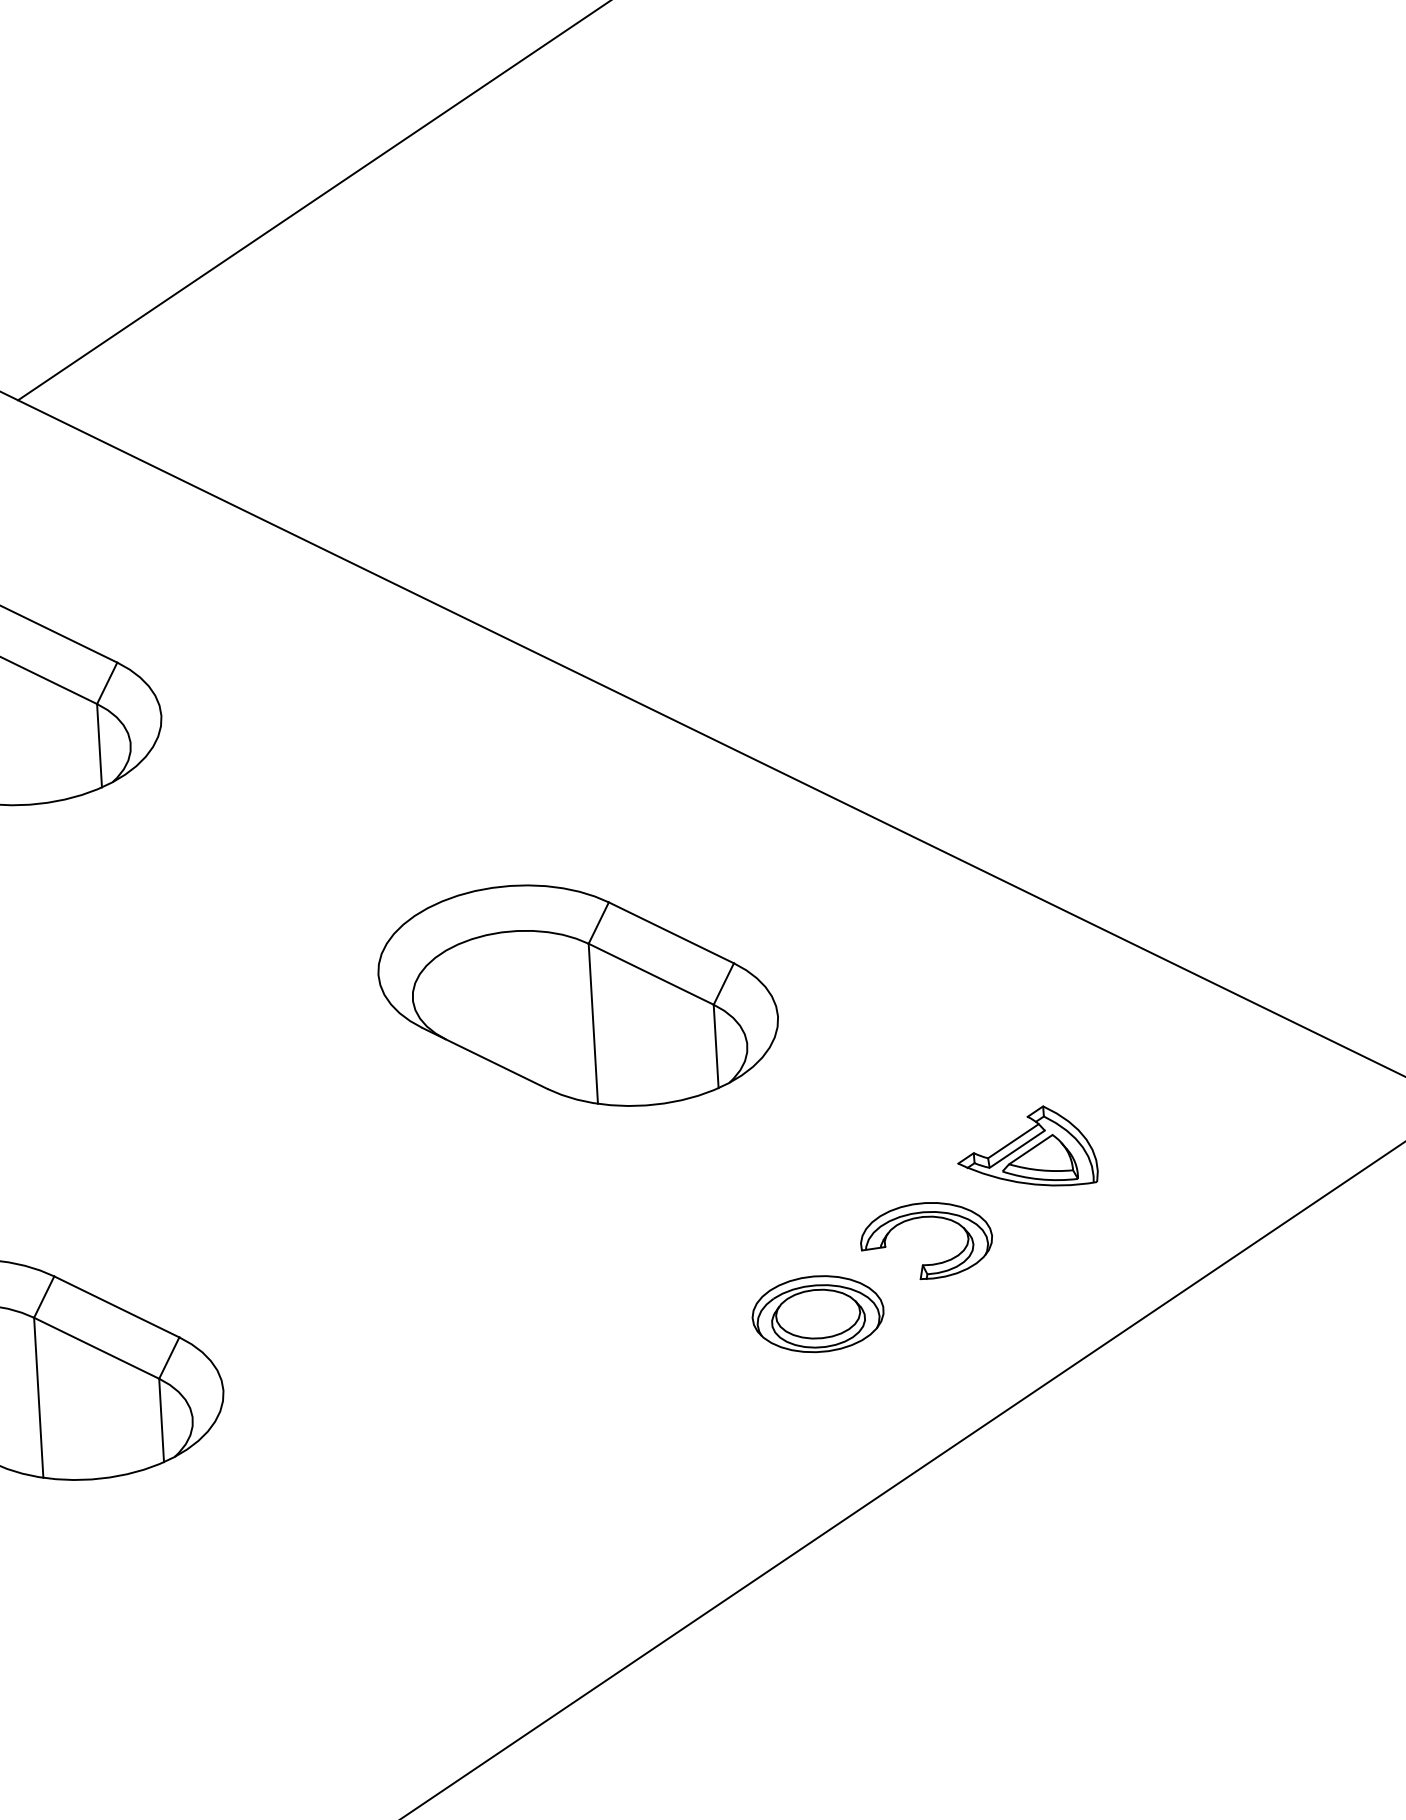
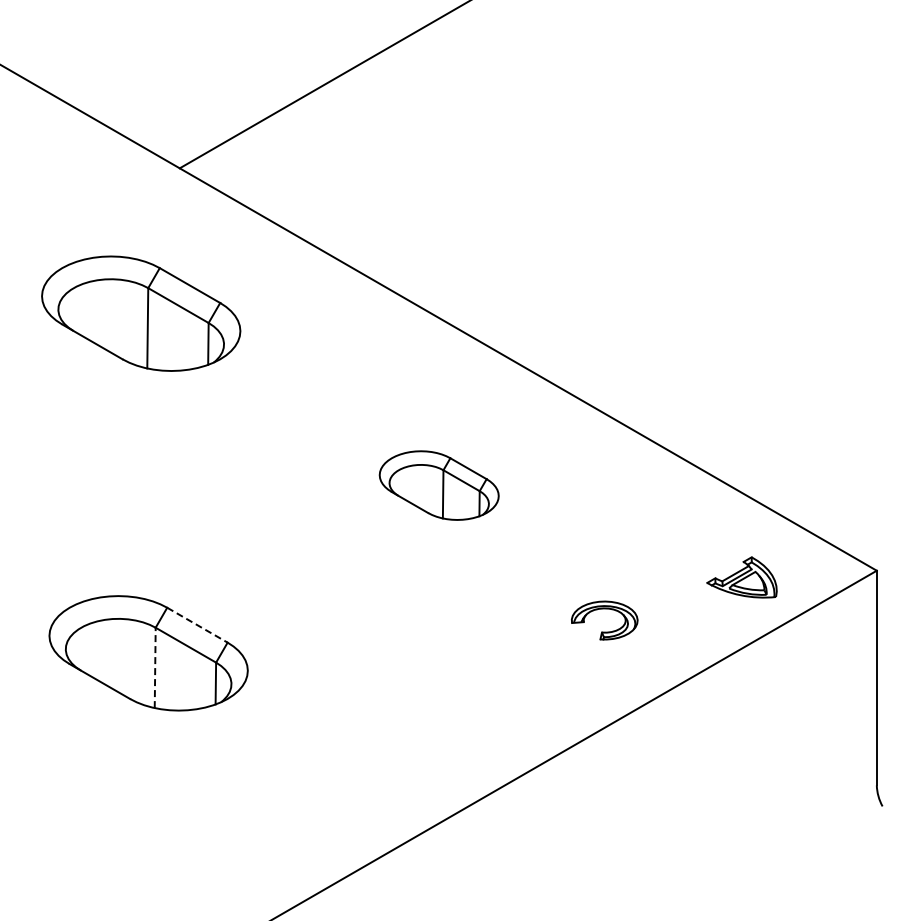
part: (579, 995) -> (439, 485), size x0.6
part: (1025, 1147) -> (741, 577), moved
line: (116, 1307) -> (197, 625), solid -> dashed
part: (817, 1314) -> (547, 653), removed
line: (39, 1396) -> (155, 667), solid -> dashed

